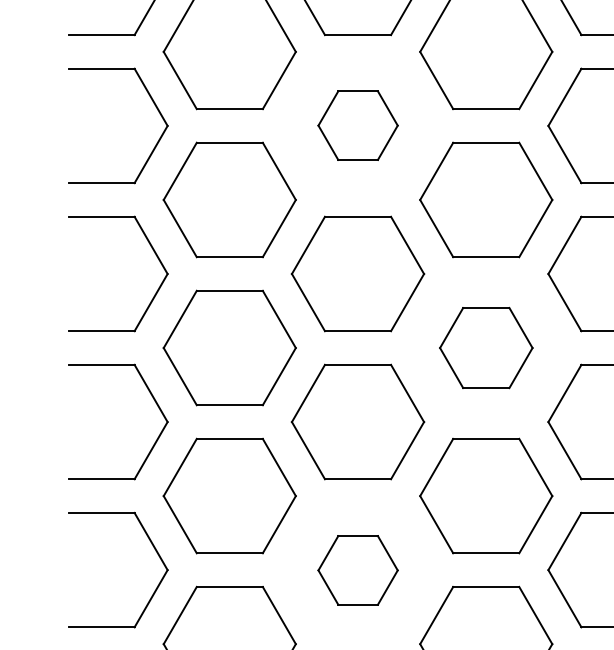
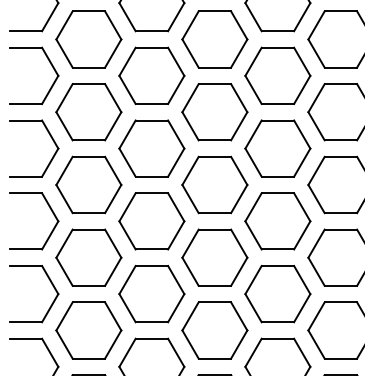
part: (357, 125) -> (151, 75), size x1.67
part: (485, 347) -> (214, 184), size x1.43
part: (357, 570) -> (151, 294), size x1.67

